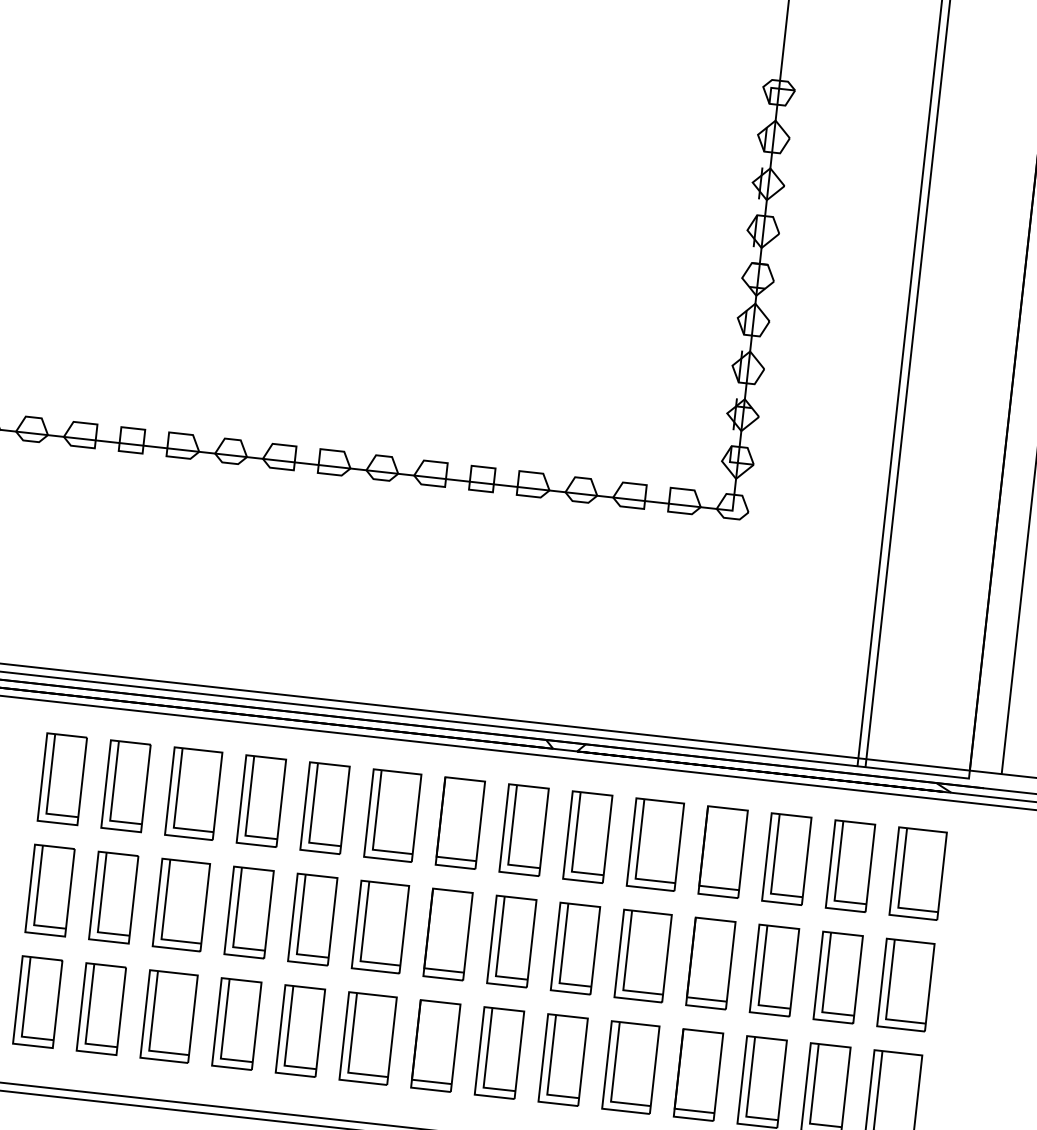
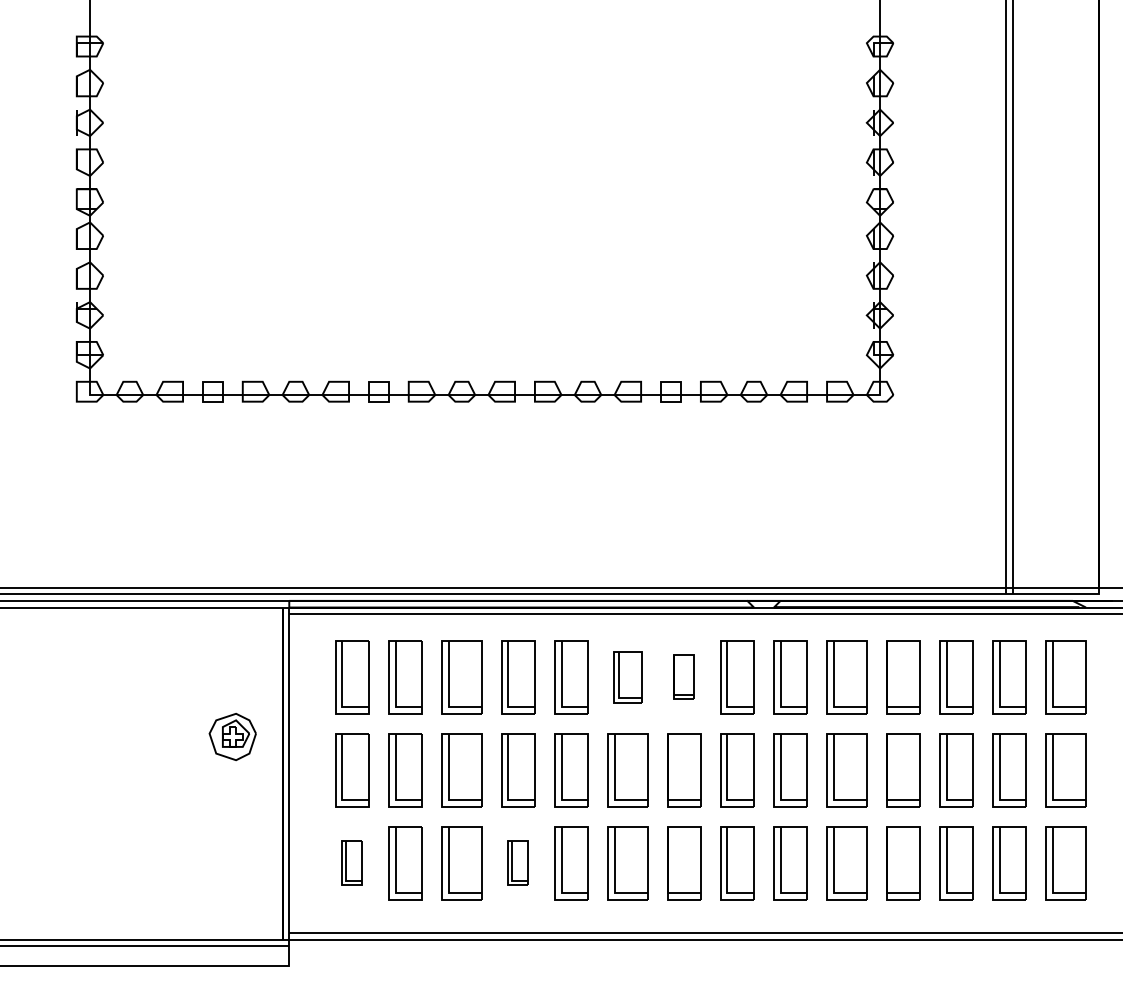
part: (392, 815) -> (627, 677), size x0.7
part: (460, 823) -> (684, 677), size x0.6
part: (37, 1002) -> (352, 863), size x0.6
part: (236, 1024) -> (518, 863), size x0.6

